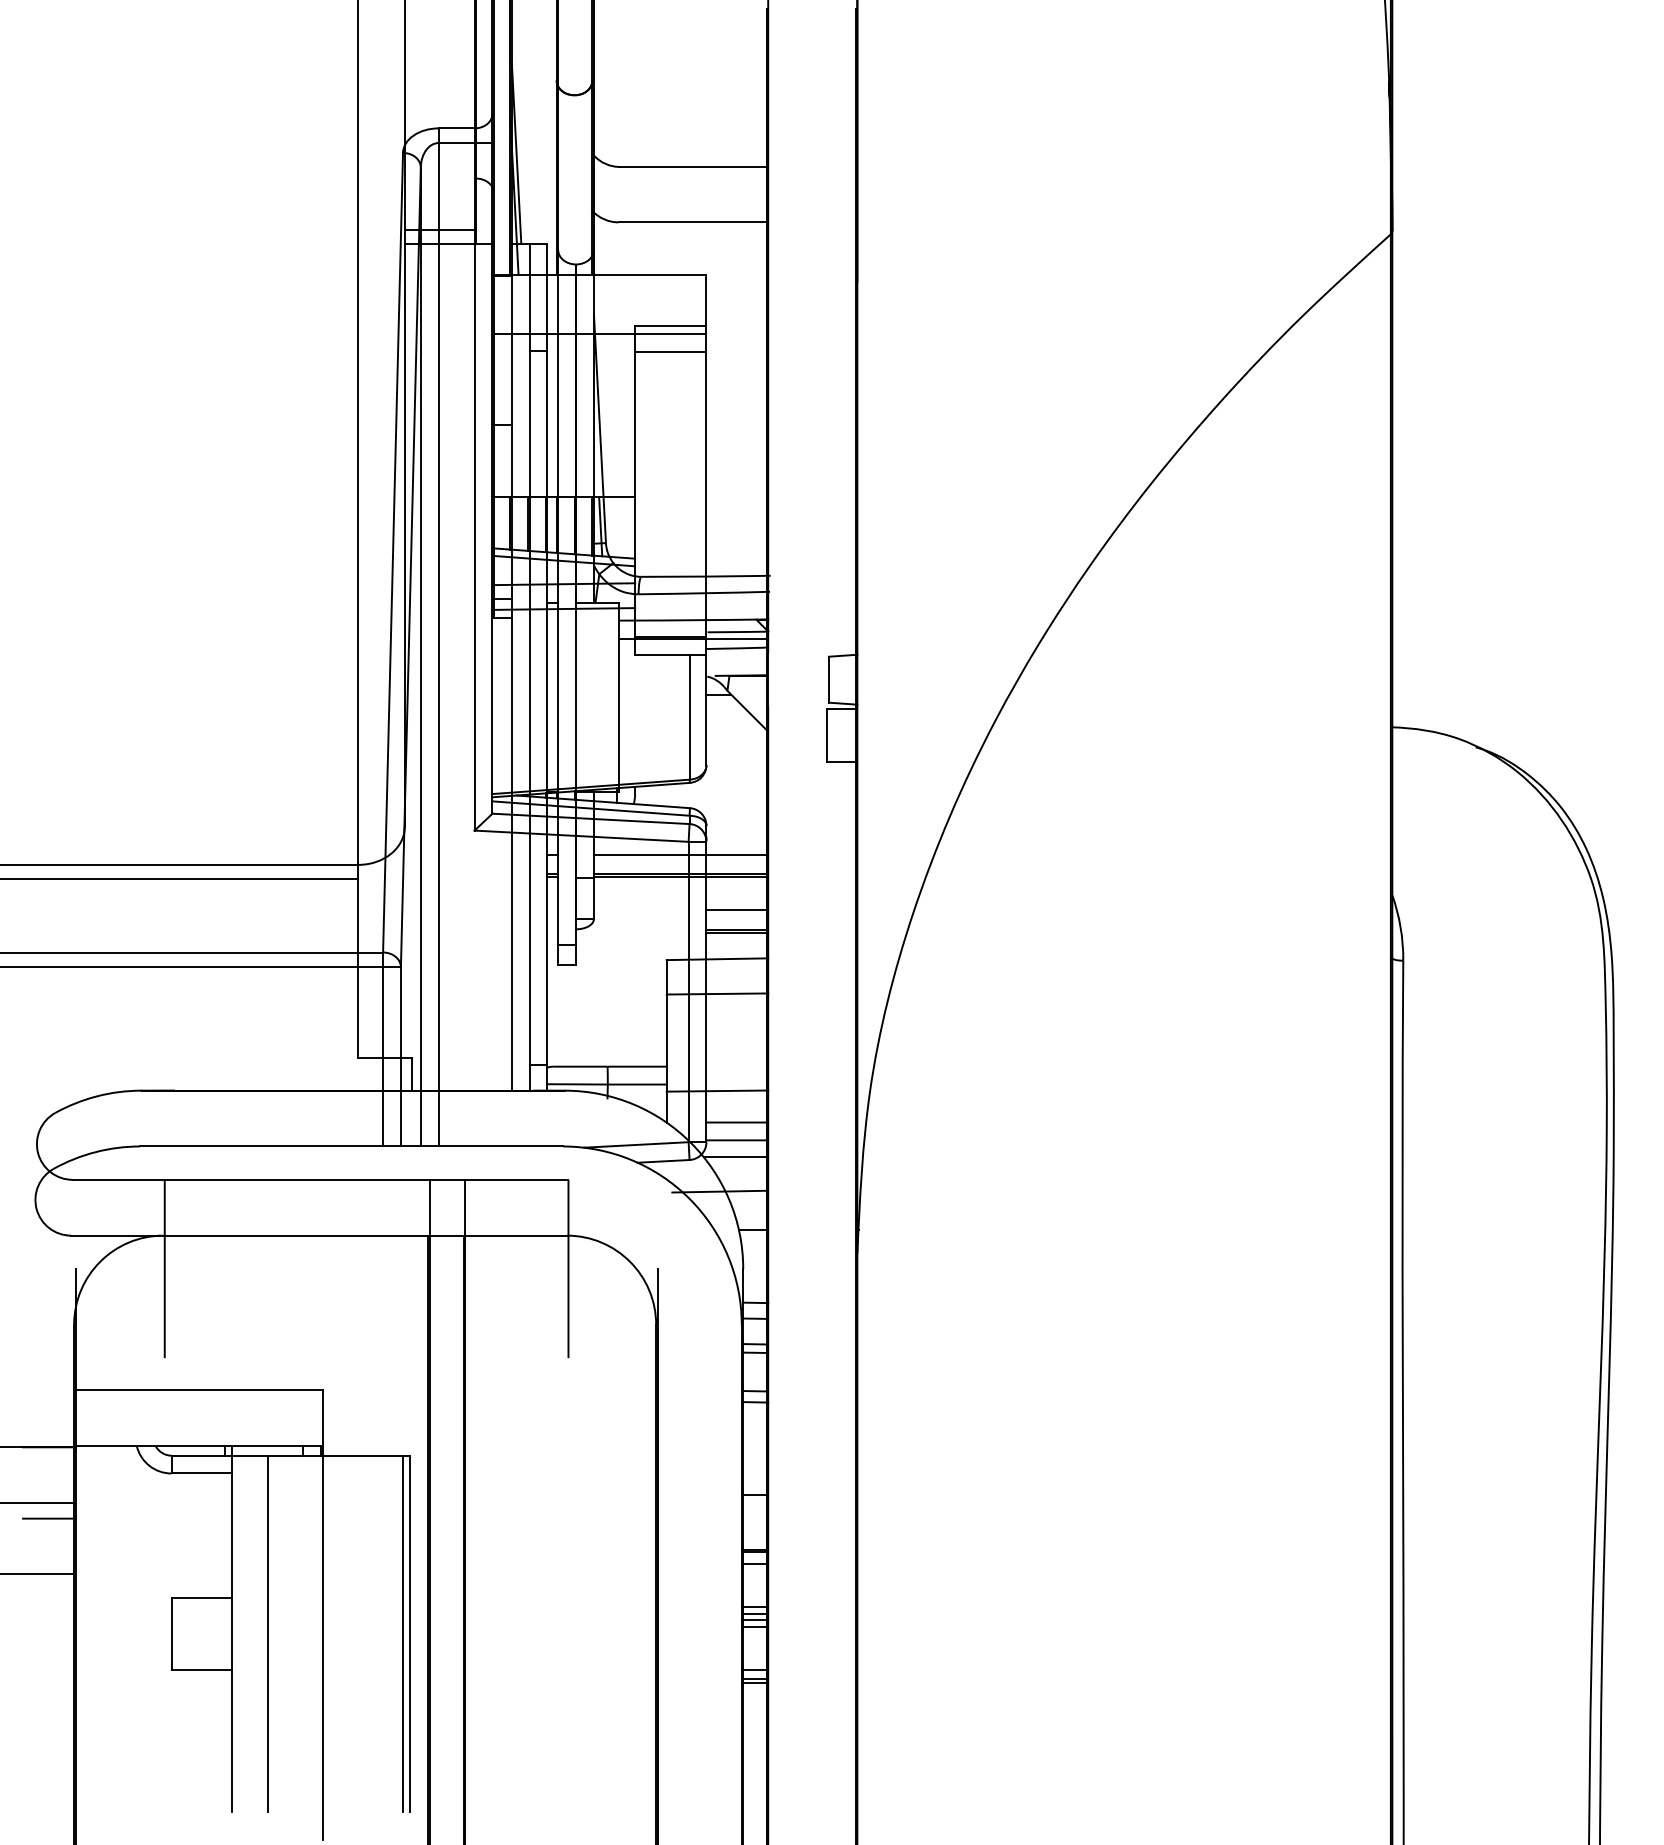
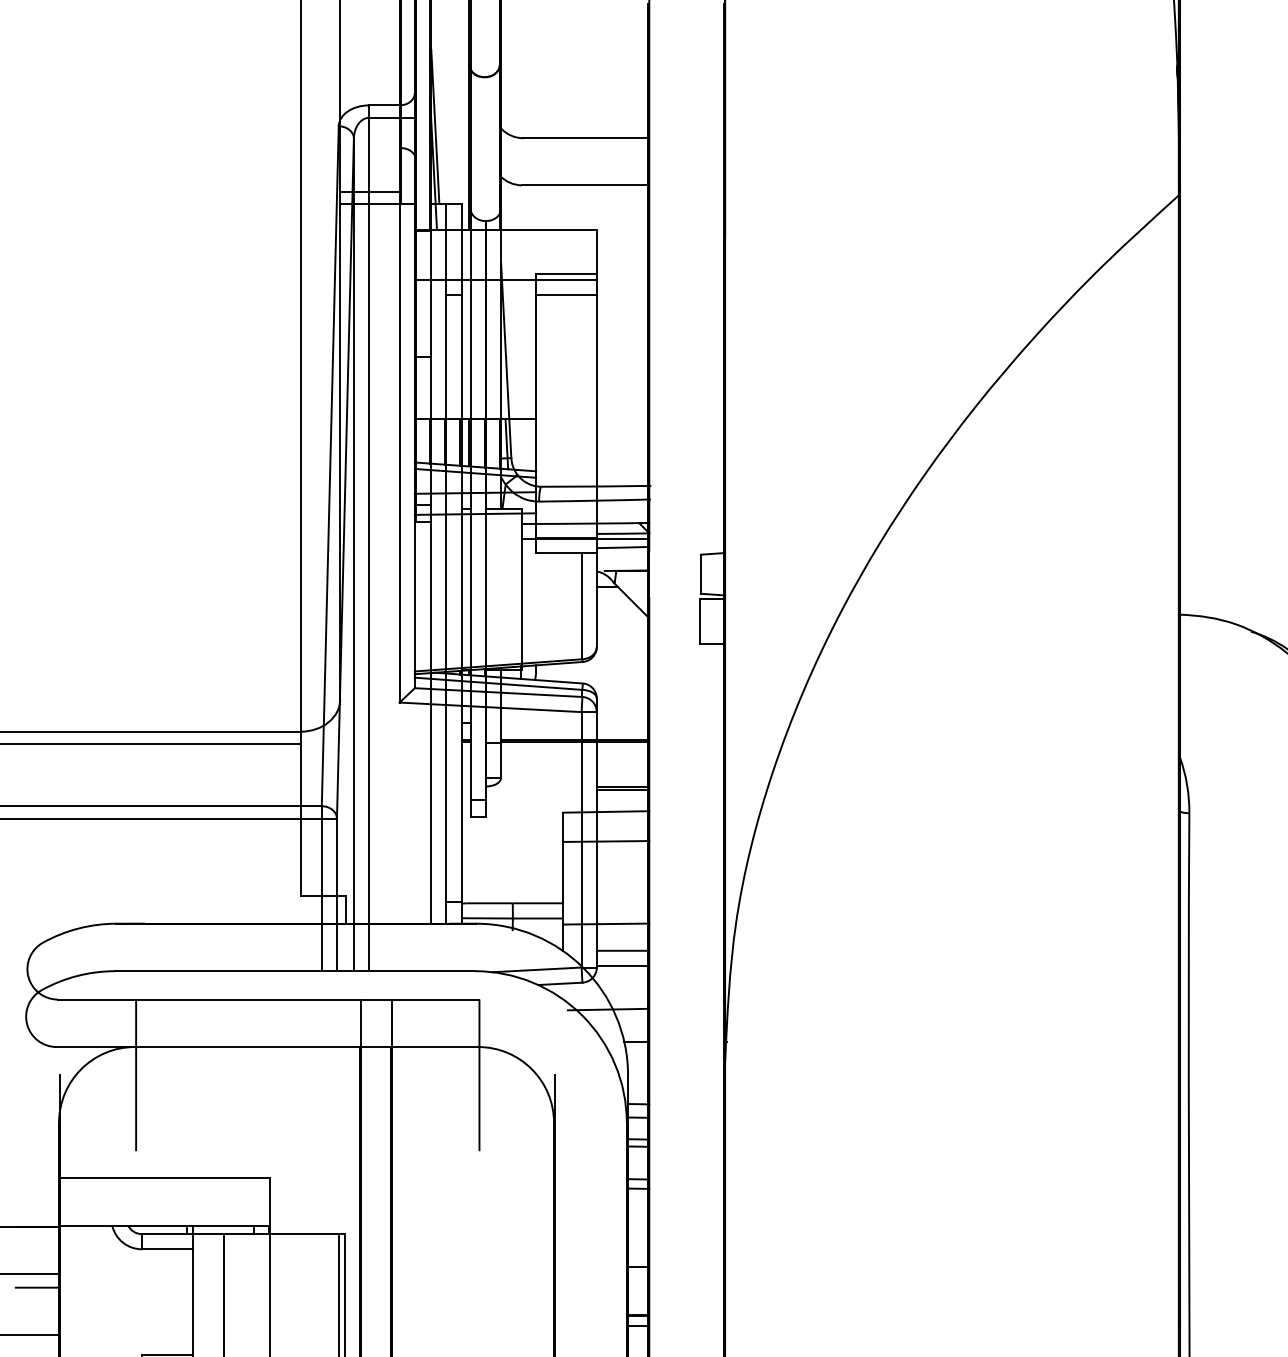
line: (680, 854) -> (574, 722), removed
line: (736, 910) -> (622, 770), removed
line: (735, 1157) -> (621, 980), removed

